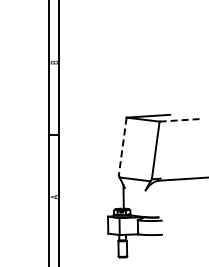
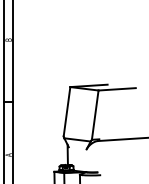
line: (181, 120) -> (117, 89), dashed -> solid
line: (122, 146) -> (66, 111), dashed -> solid

